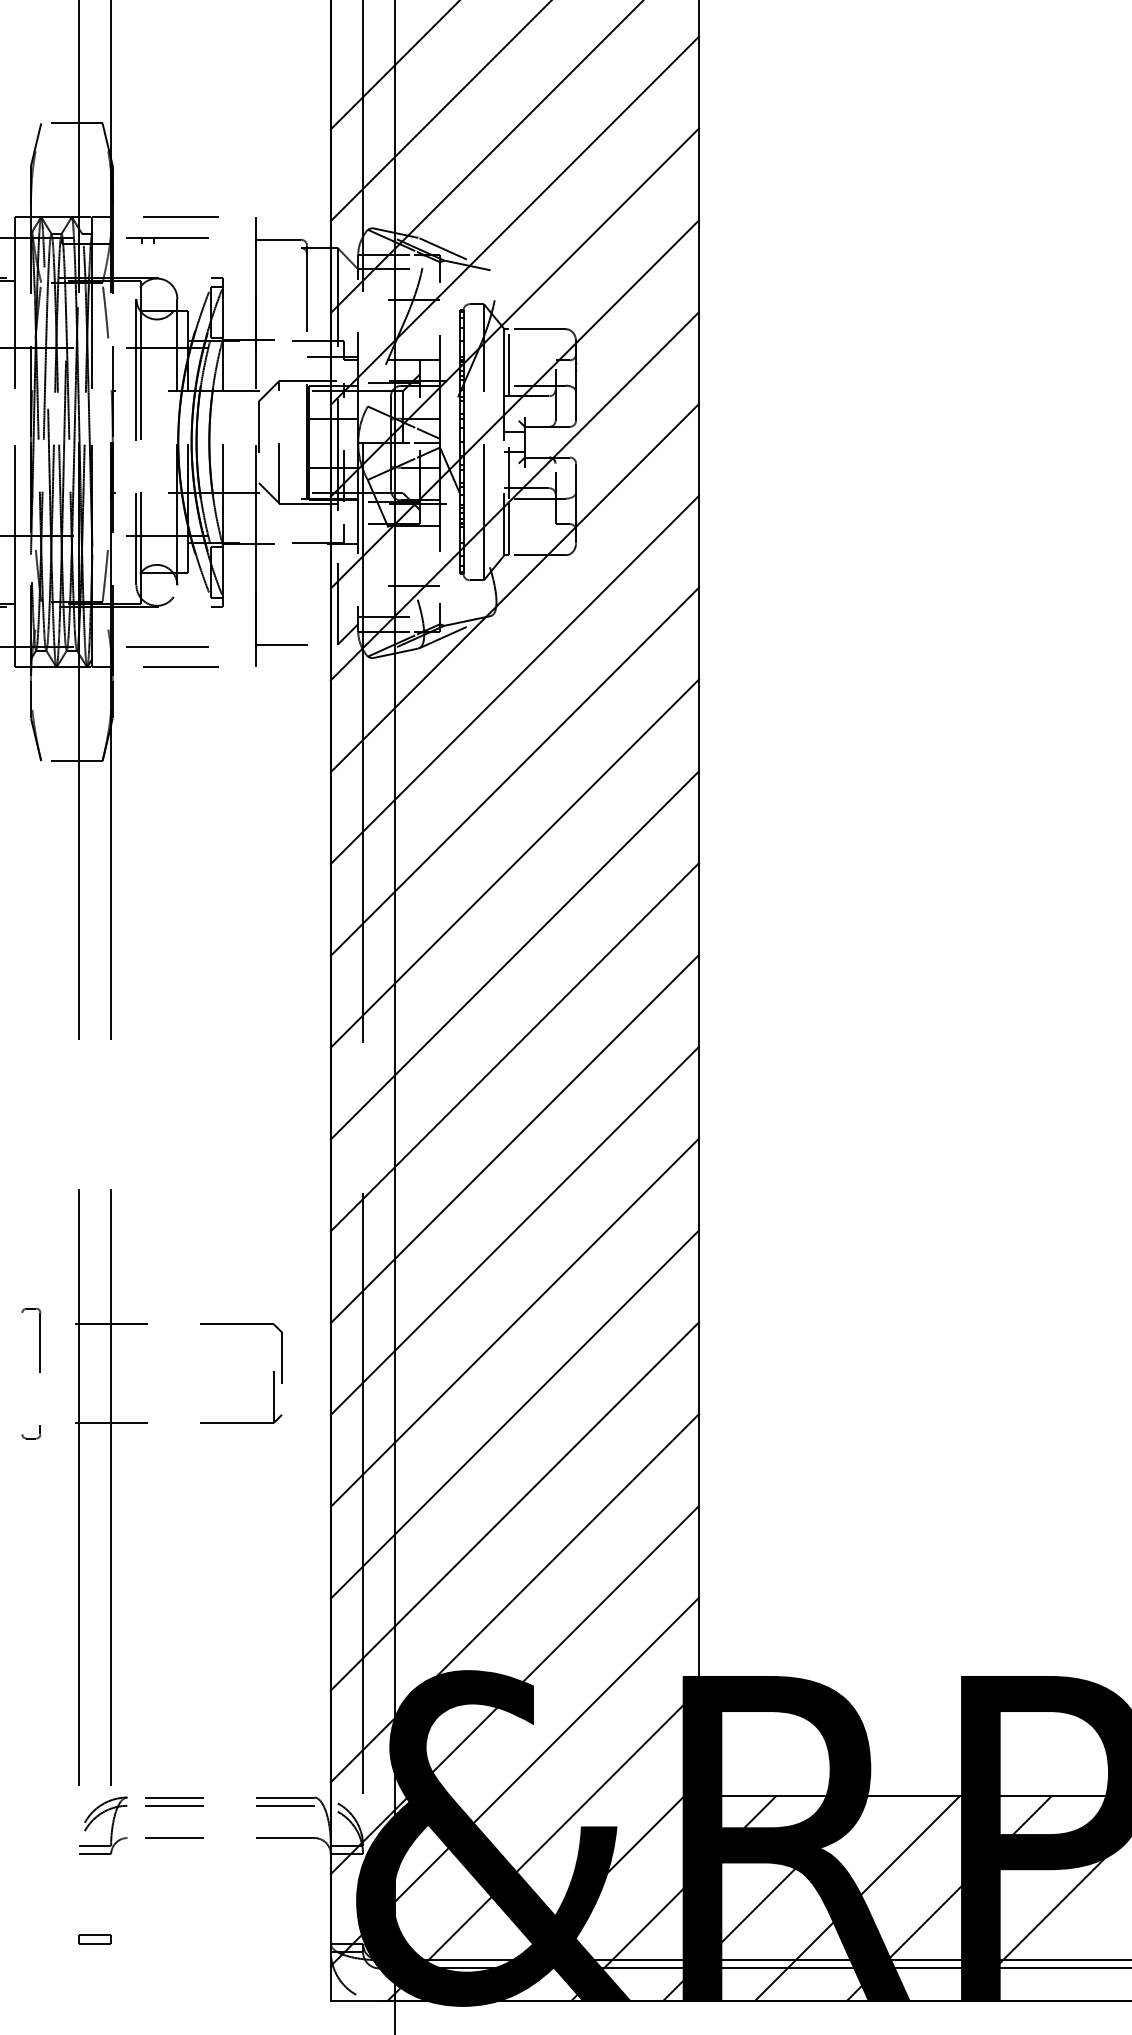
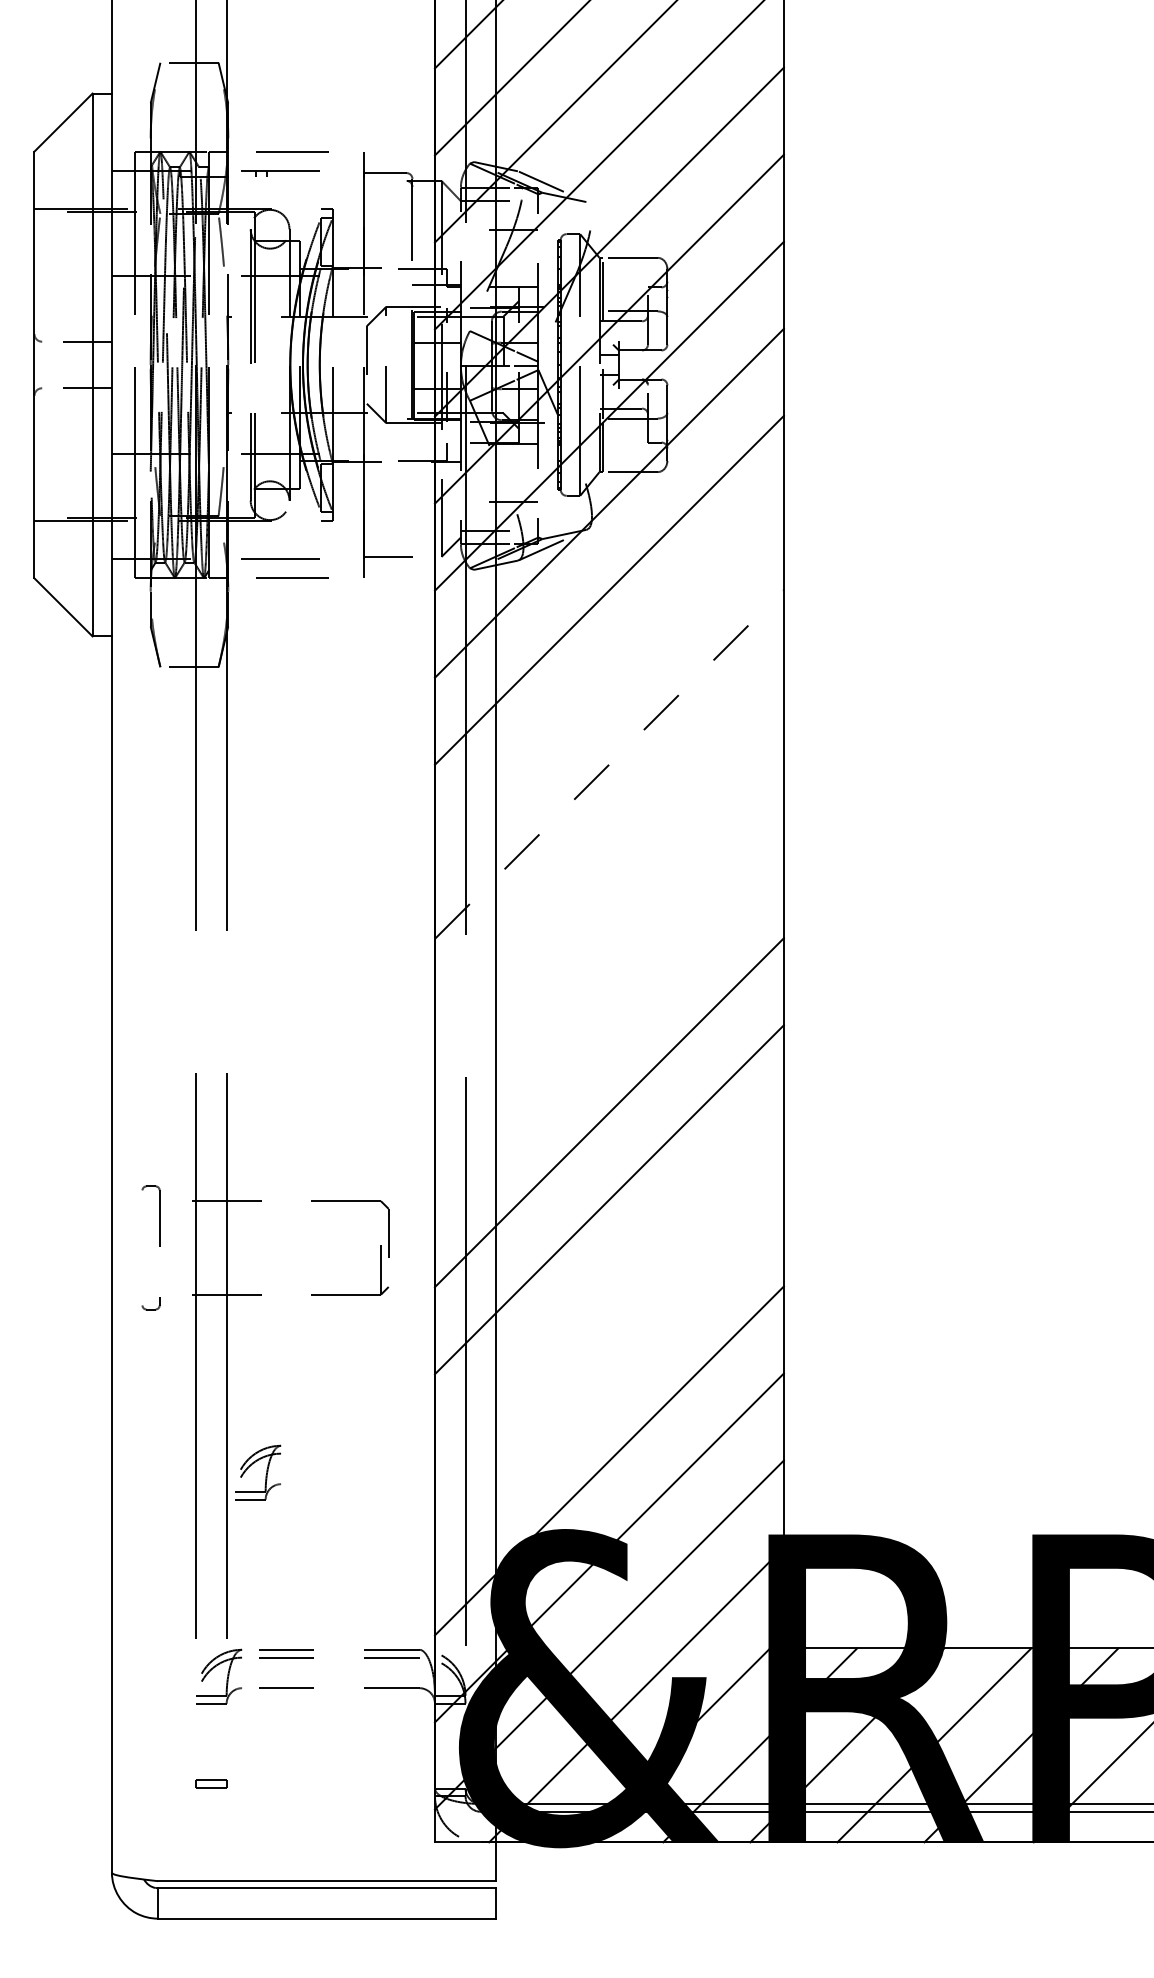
line: (513, 770) -> (608, 676), removed
line: (514, 863) -> (609, 764), solid -> dashed
line: (513, 955) -> (608, 851), removed
line: (513, 1047) -> (608, 938), removed
line: (513, 1138) -> (608, 1025), removed
line: (513, 1414) -> (608, 1286), removed
line: (513, 1506) -> (608, 1373), removed
part: (152, 1613) -> (265, 1475), added

